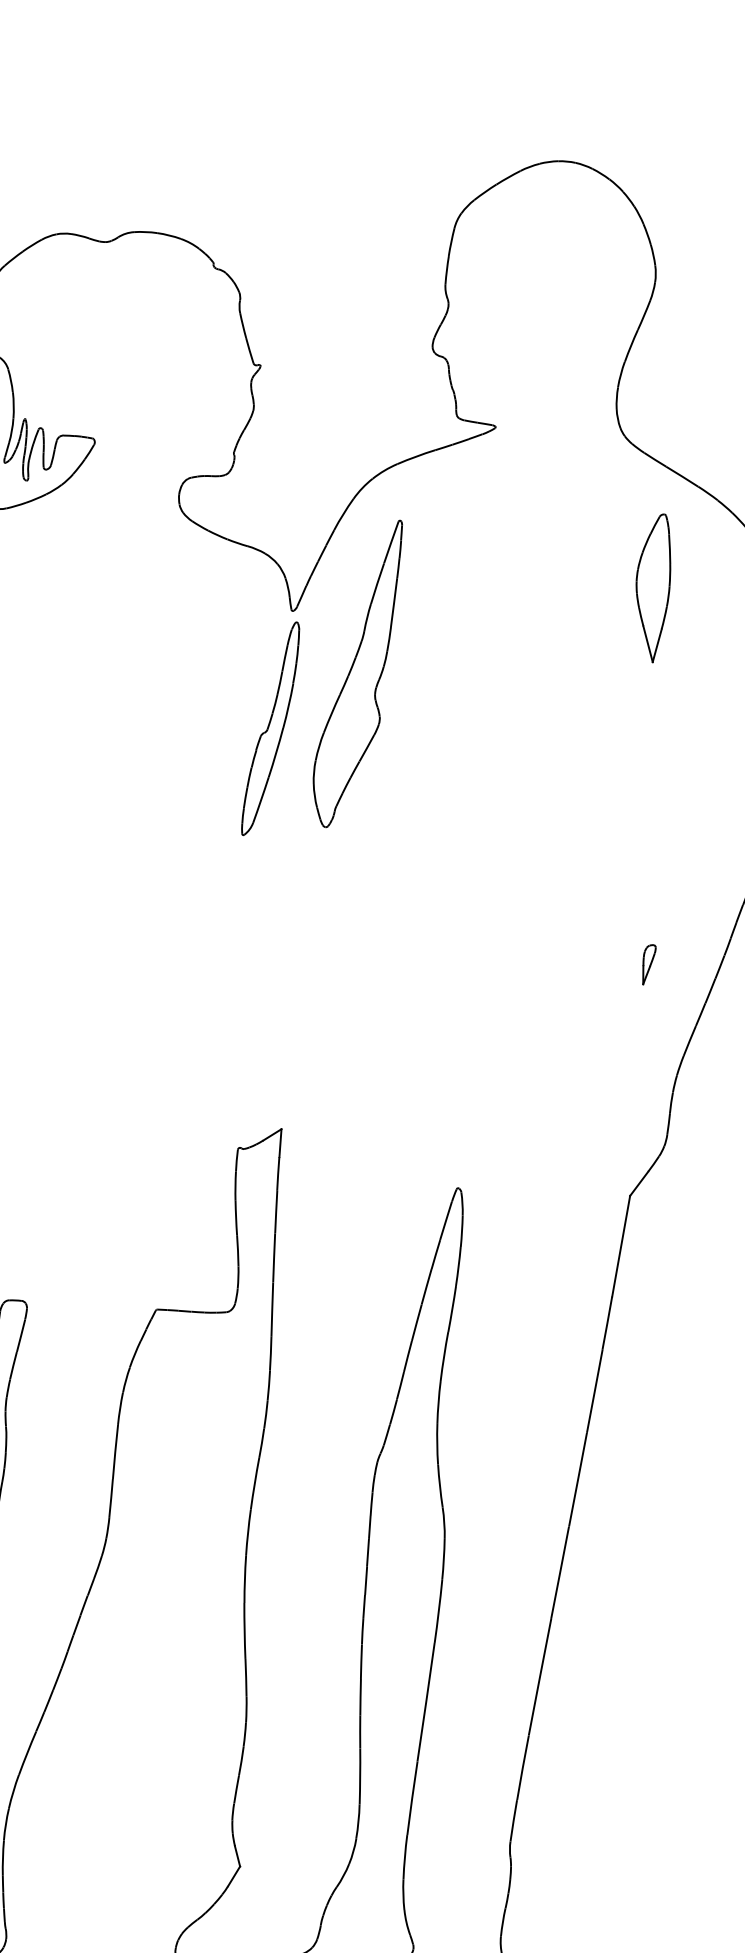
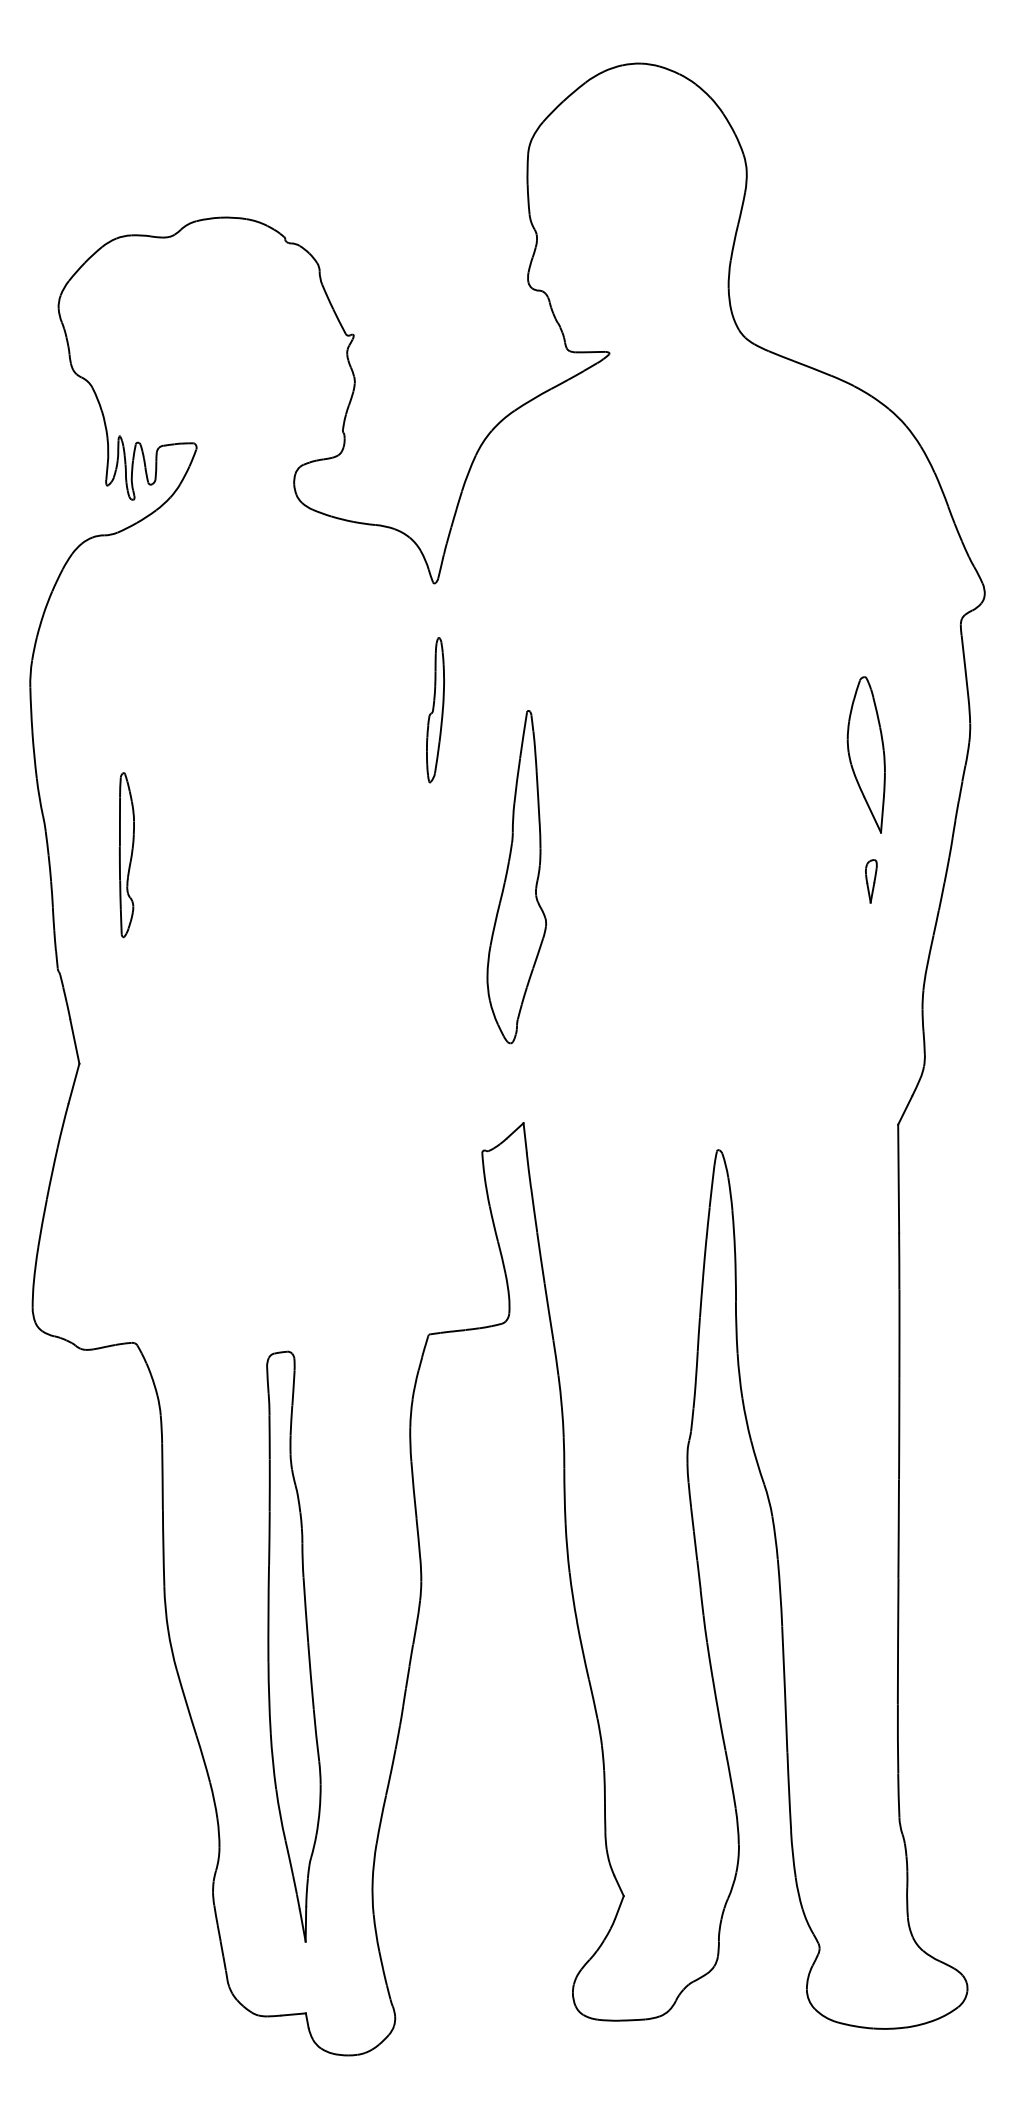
part: (651, 586) -> (865, 754), moved
part: (359, 673) -> (516, 877), moved
part: (271, 729) -> (435, 710), size x0.62

